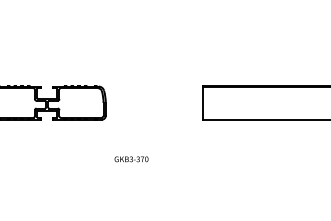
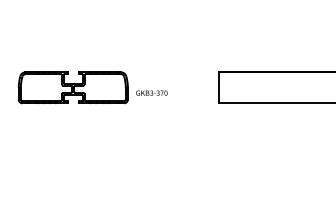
text: (131, 158) -> (151, 92), moved

